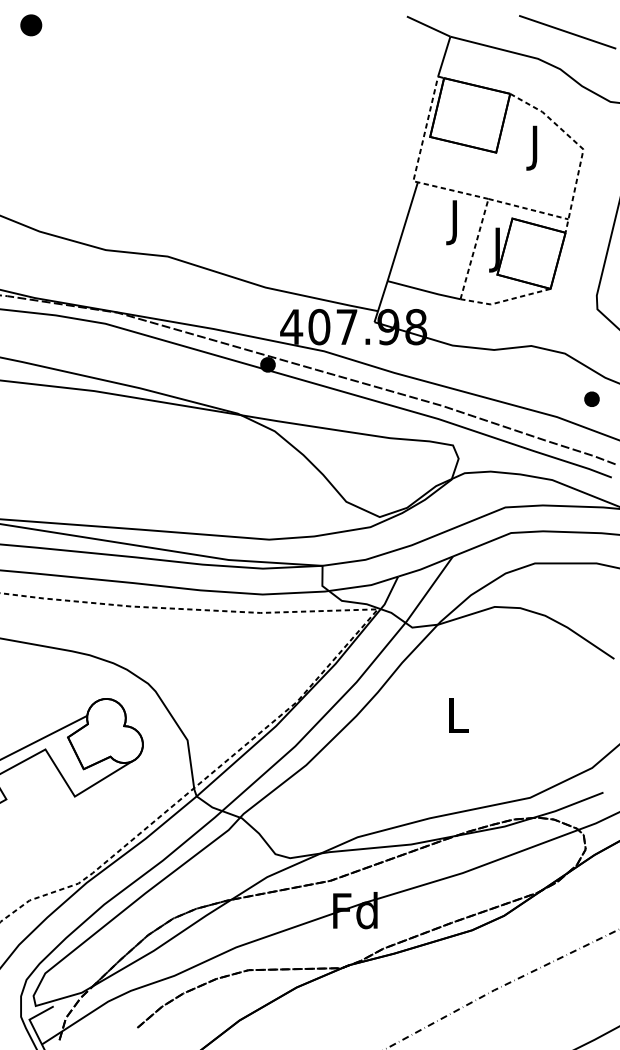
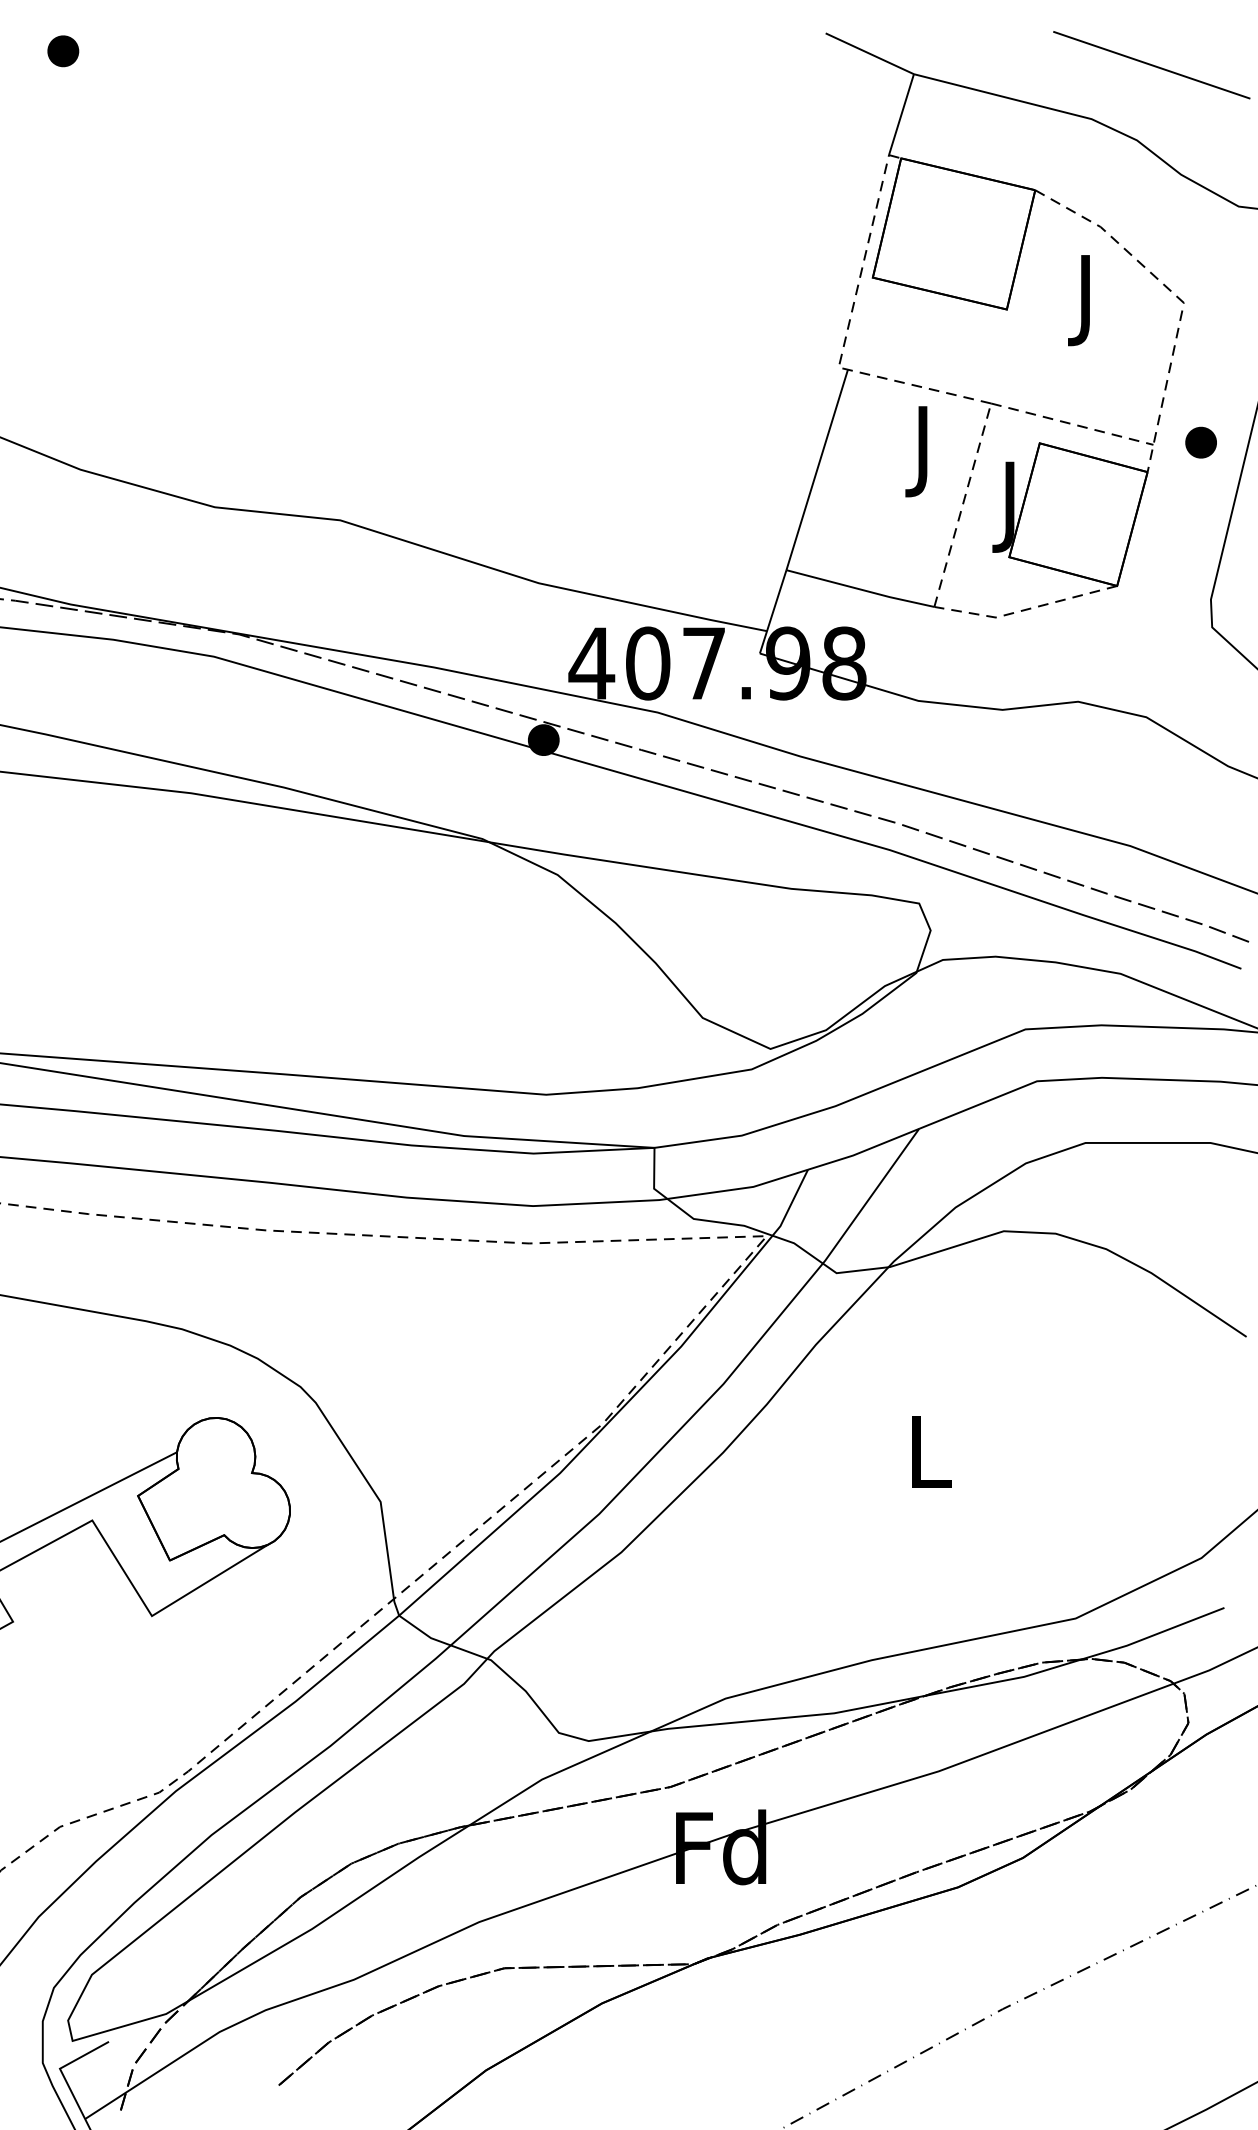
part: (30, 25) -> (61, 51), size x0.71
part: (591, 398) -> (1200, 441), moved

